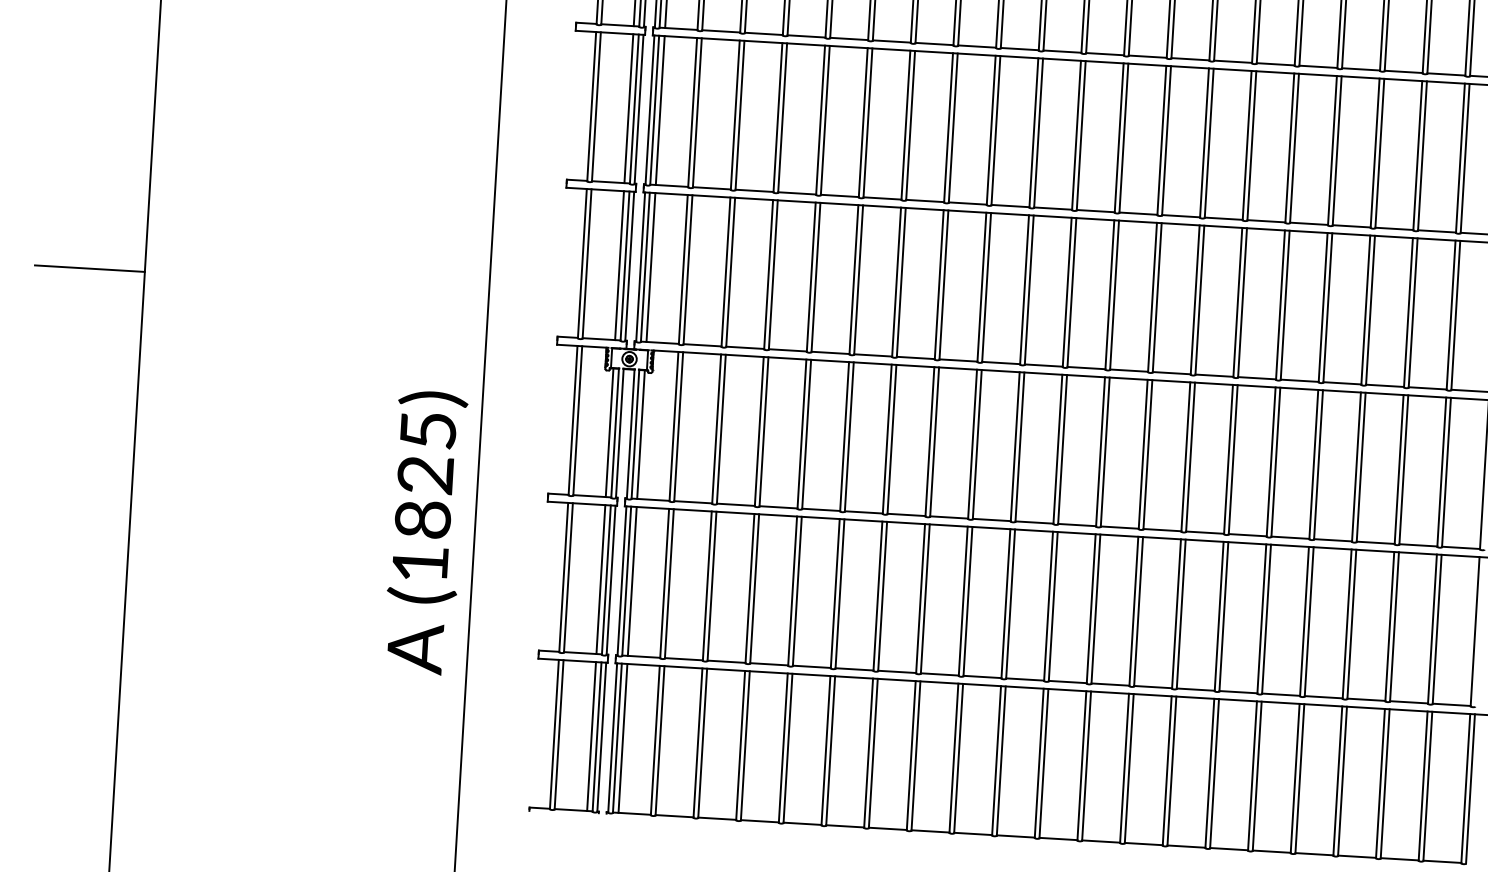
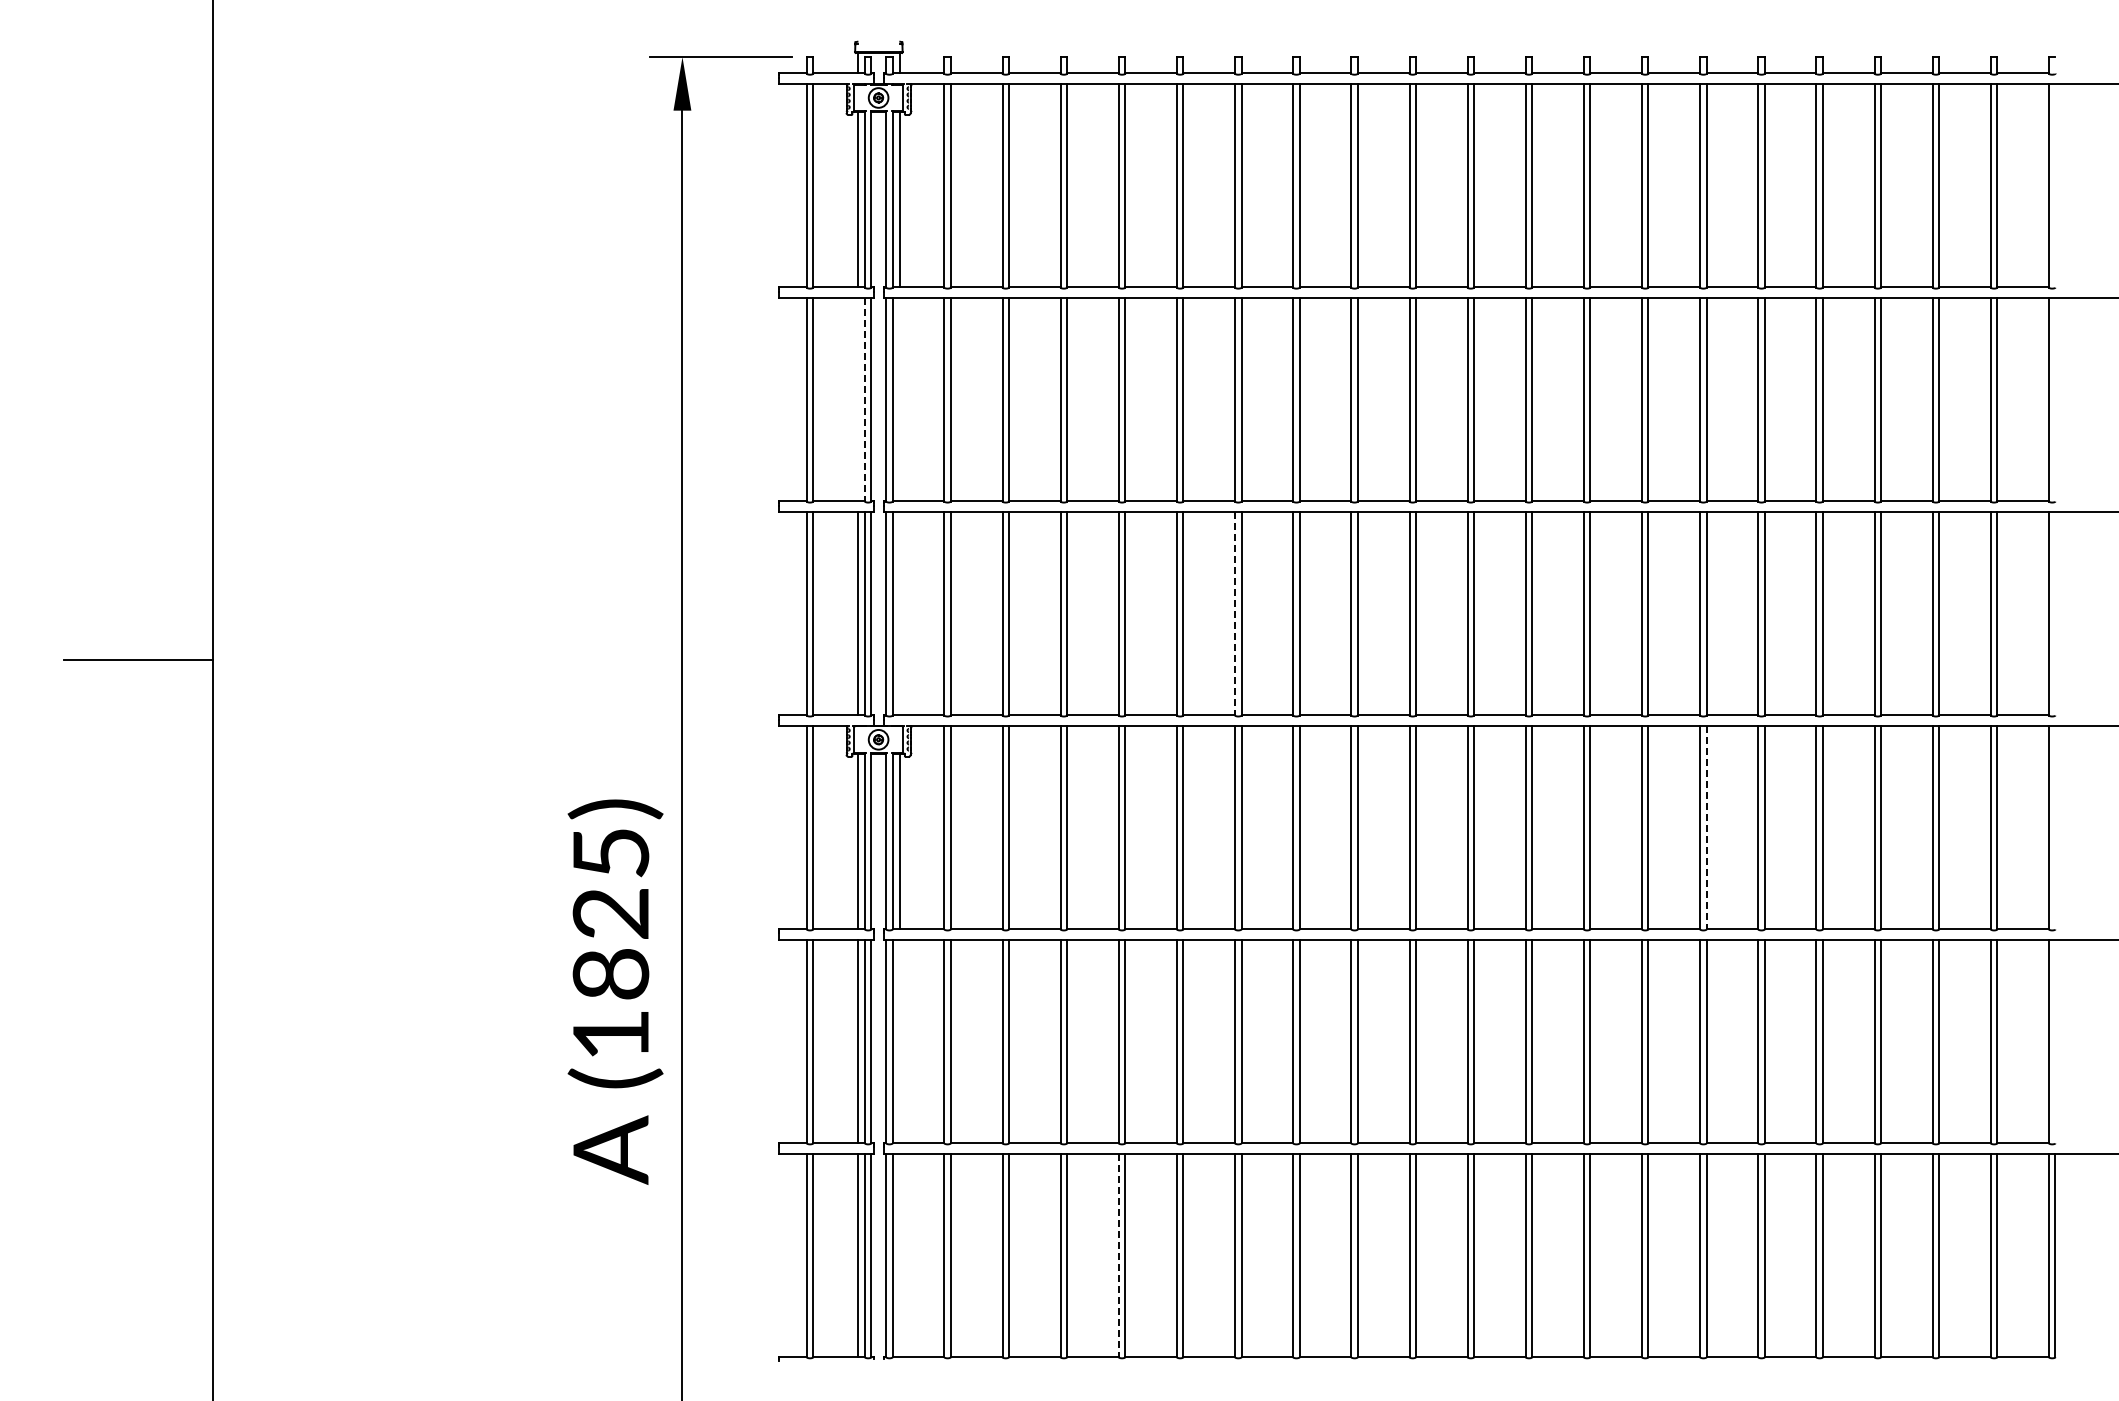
line: (628, 108) -> (857, 399), removed
line: (634, 108) -> (864, 399), solid -> dashed
line: (660, 110) -> (900, 399), removed
line: (651, 267) -> (900, 613), removed
line: (896, 282) -> (1235, 613), solid -> dashed
line: (1233, 459) -> (1706, 827), solid -> dashed
line: (632, 580) -> (900, 1040), removed
line: (623, 737) -> (900, 1254), removed
line: (783, 748) -> (1118, 1255), solid -> dashed

